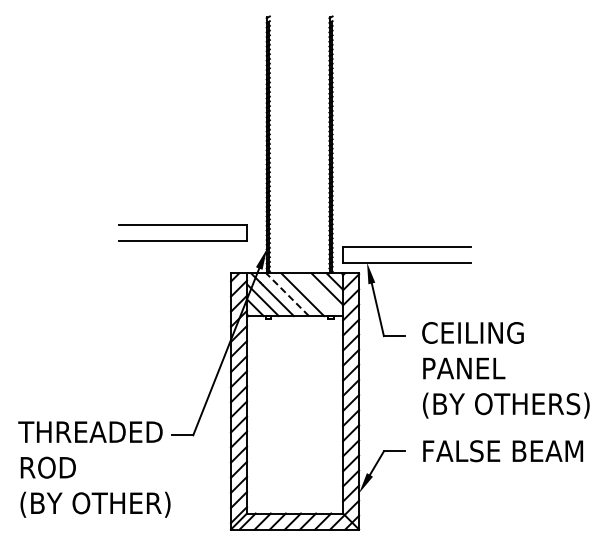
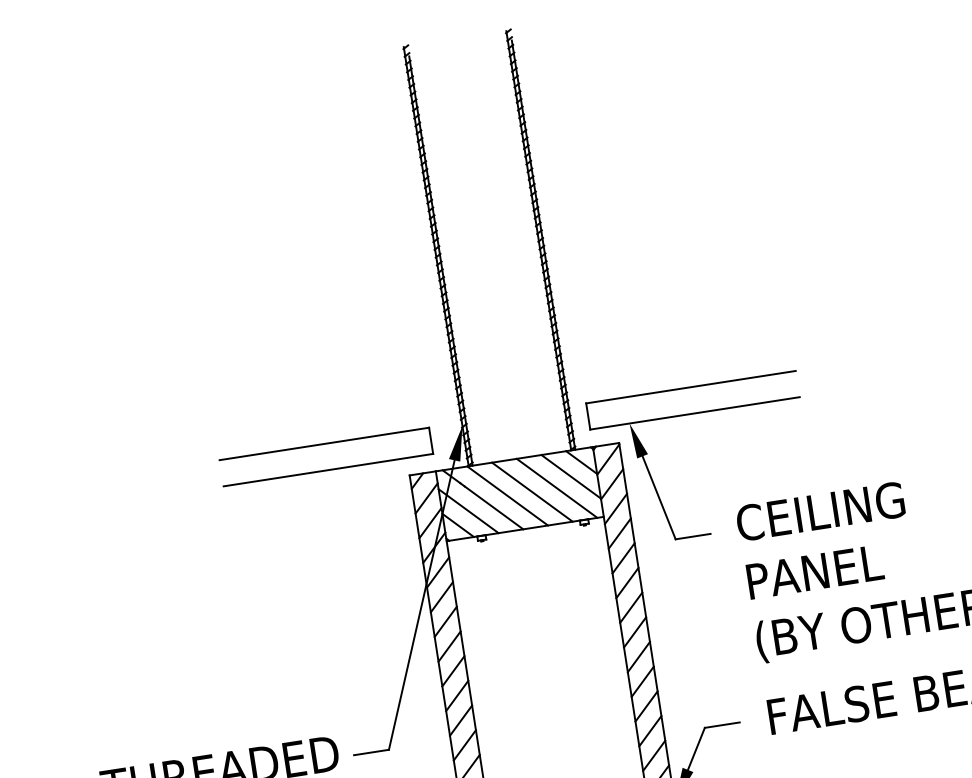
part: (182, 225) -> (323, 445), moved
line: (287, 294) -> (507, 495), dashed -> solid
line: (317, 294) -> (556, 488), added

